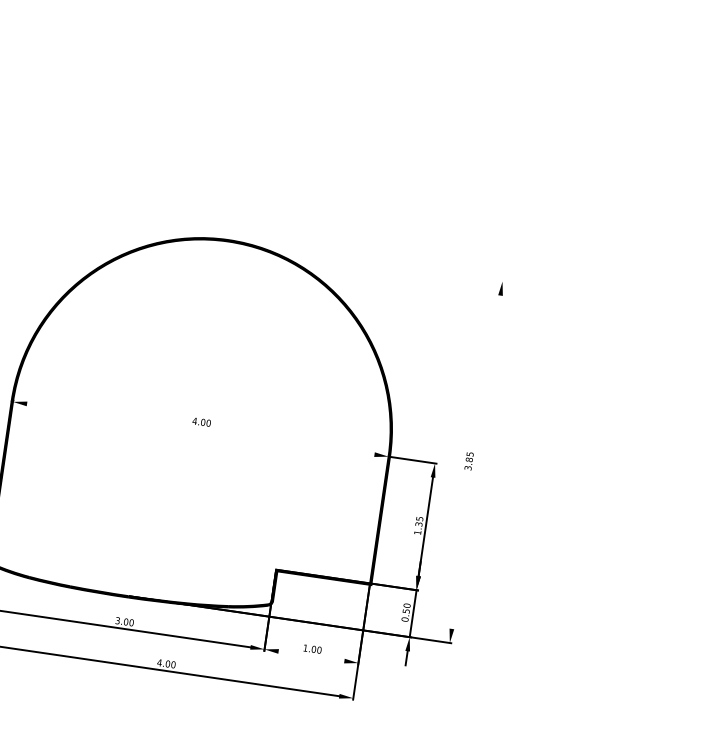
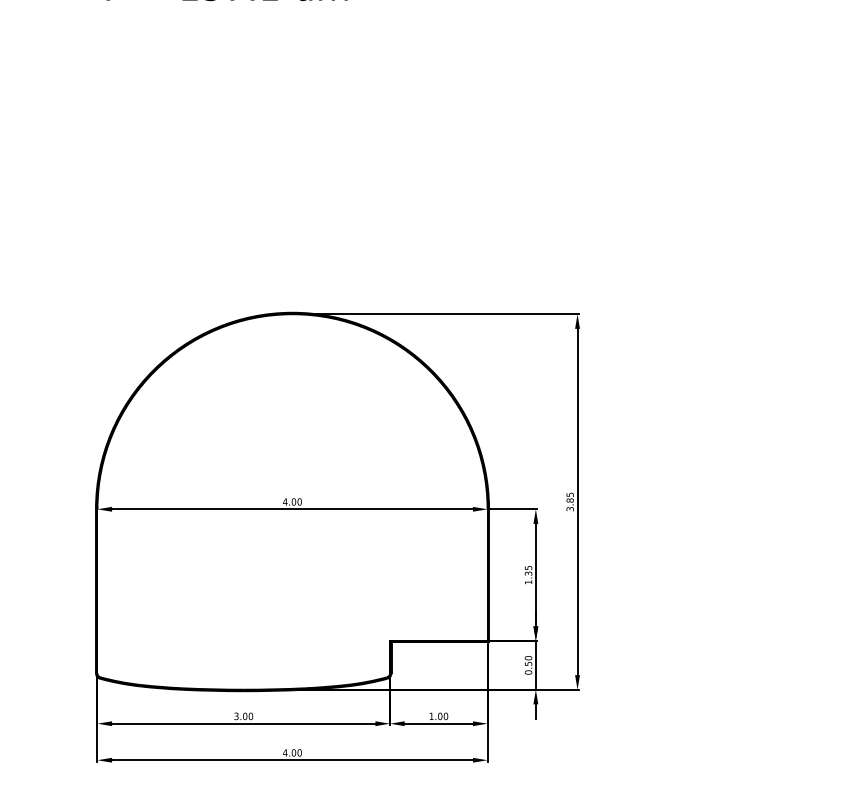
line: (366, 261) -> (436, 314), added
line: (200, 429) -> (292, 509), added
line: (476, 461) -> (577, 501), added
line: (311, 655) -> (438, 723), added

